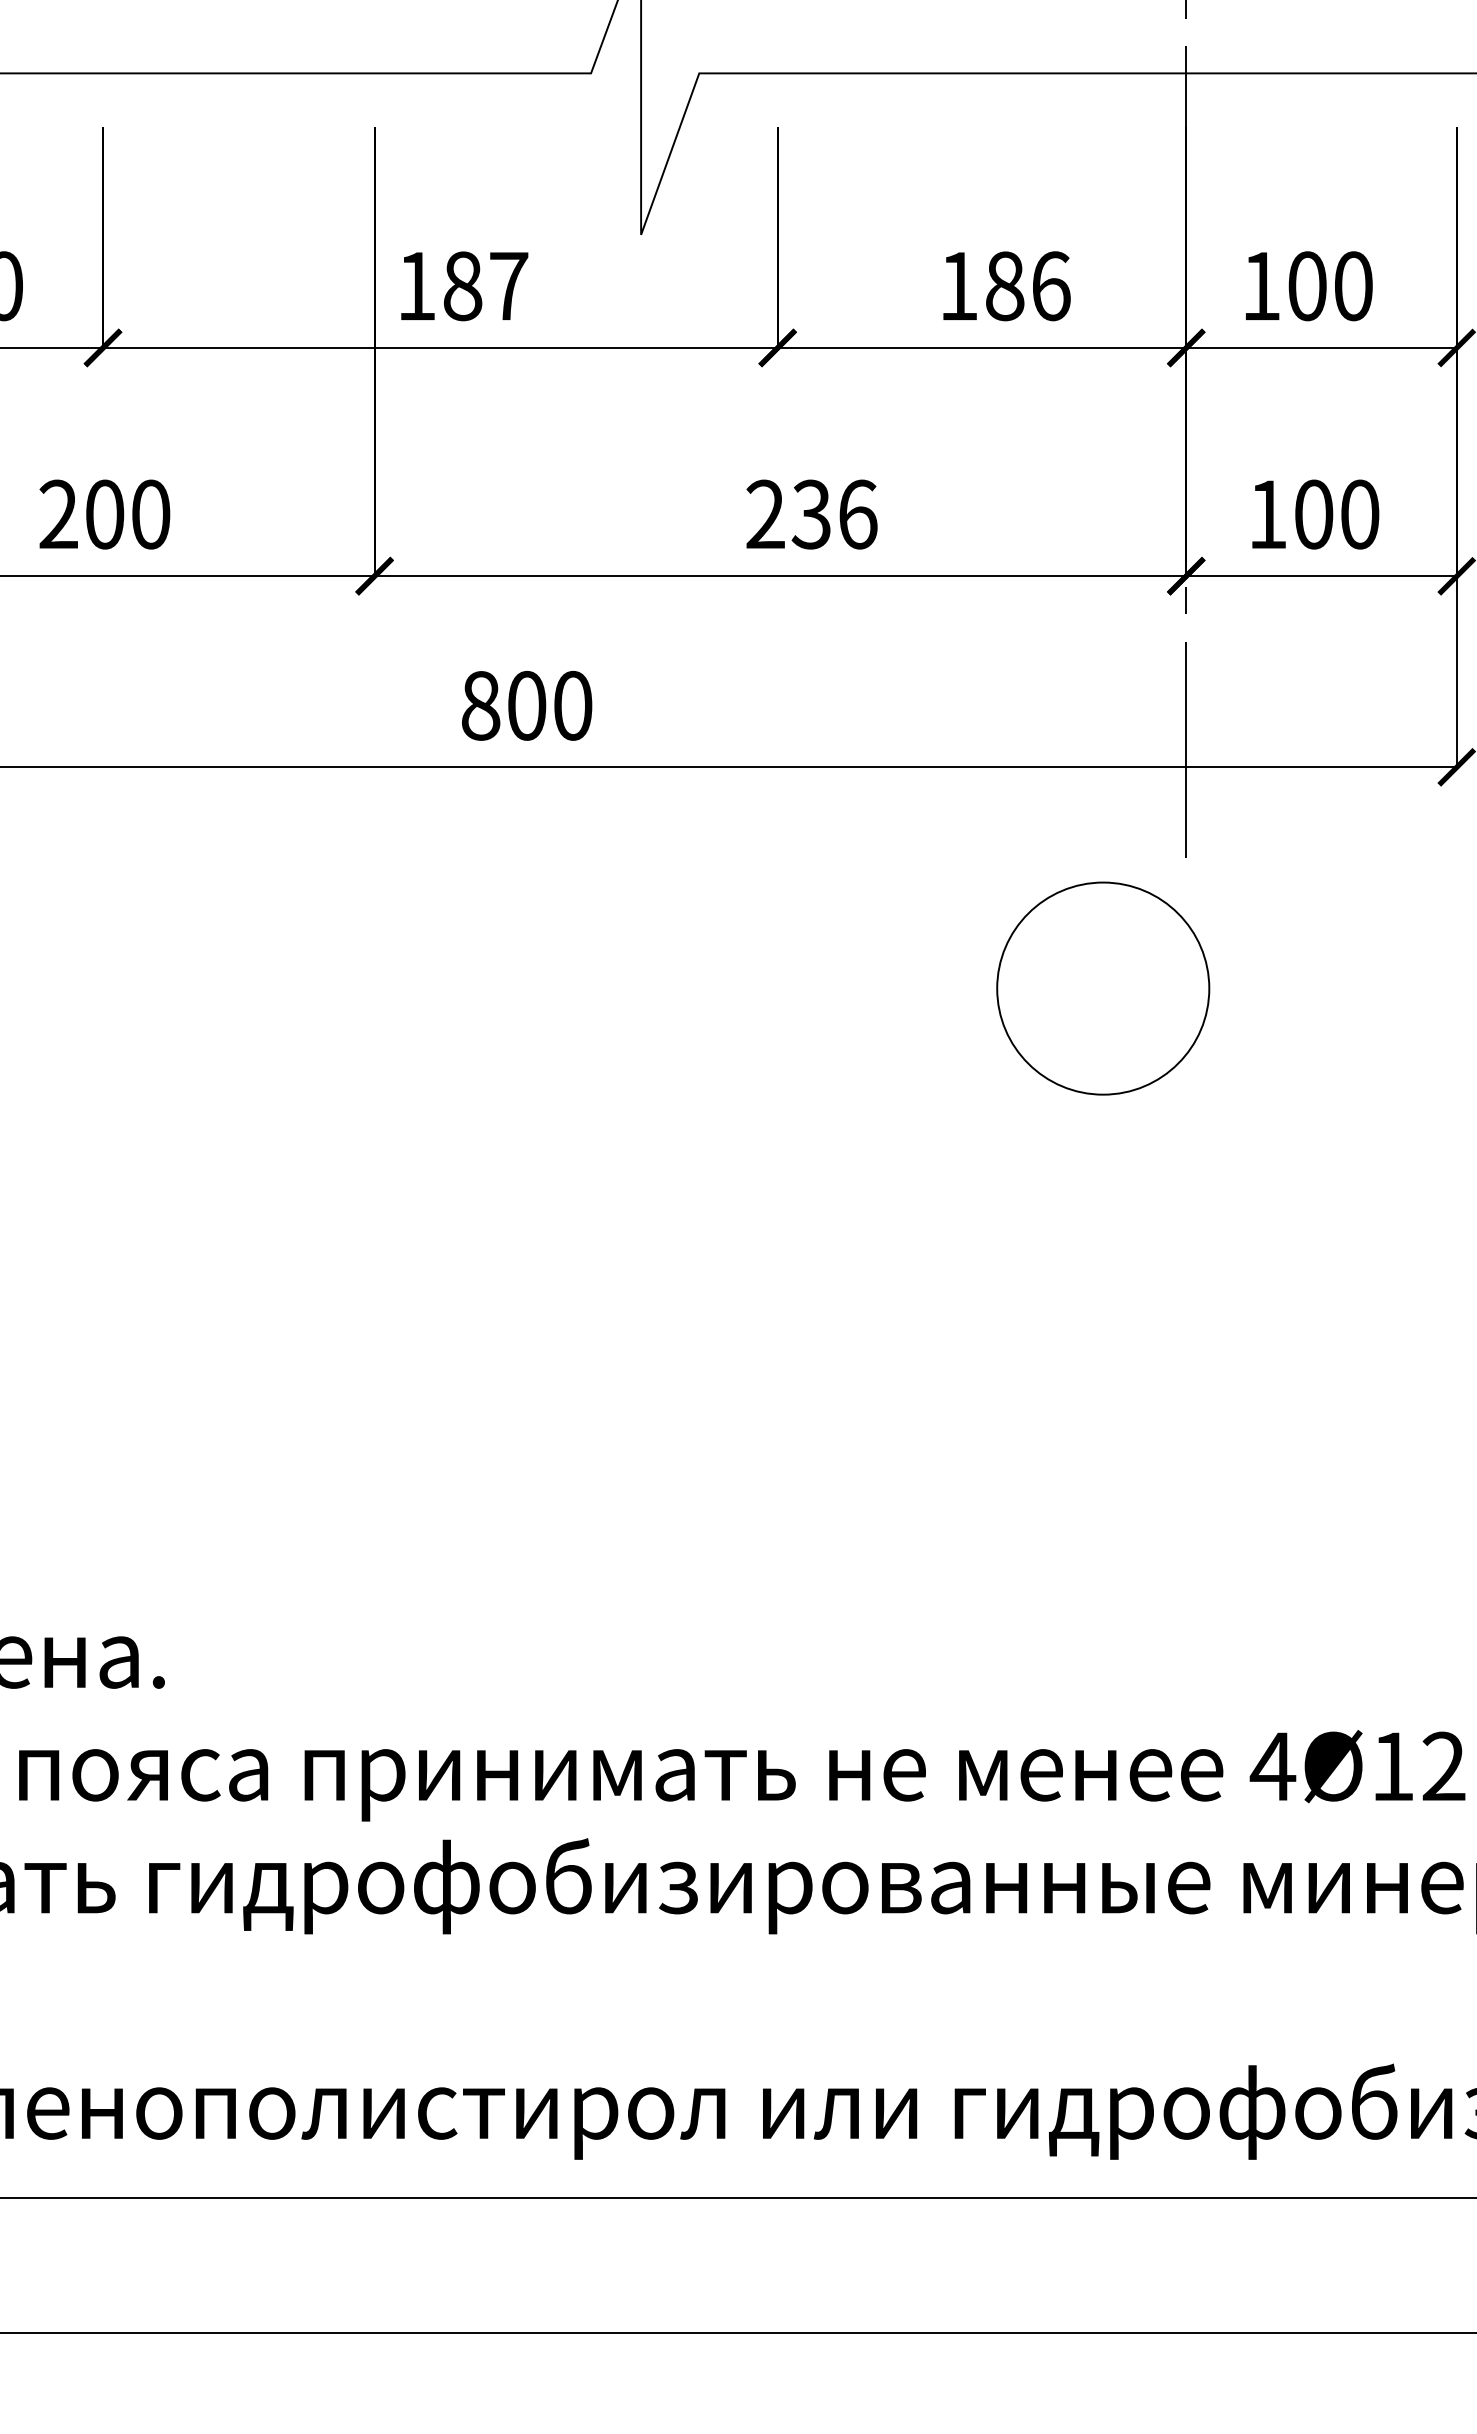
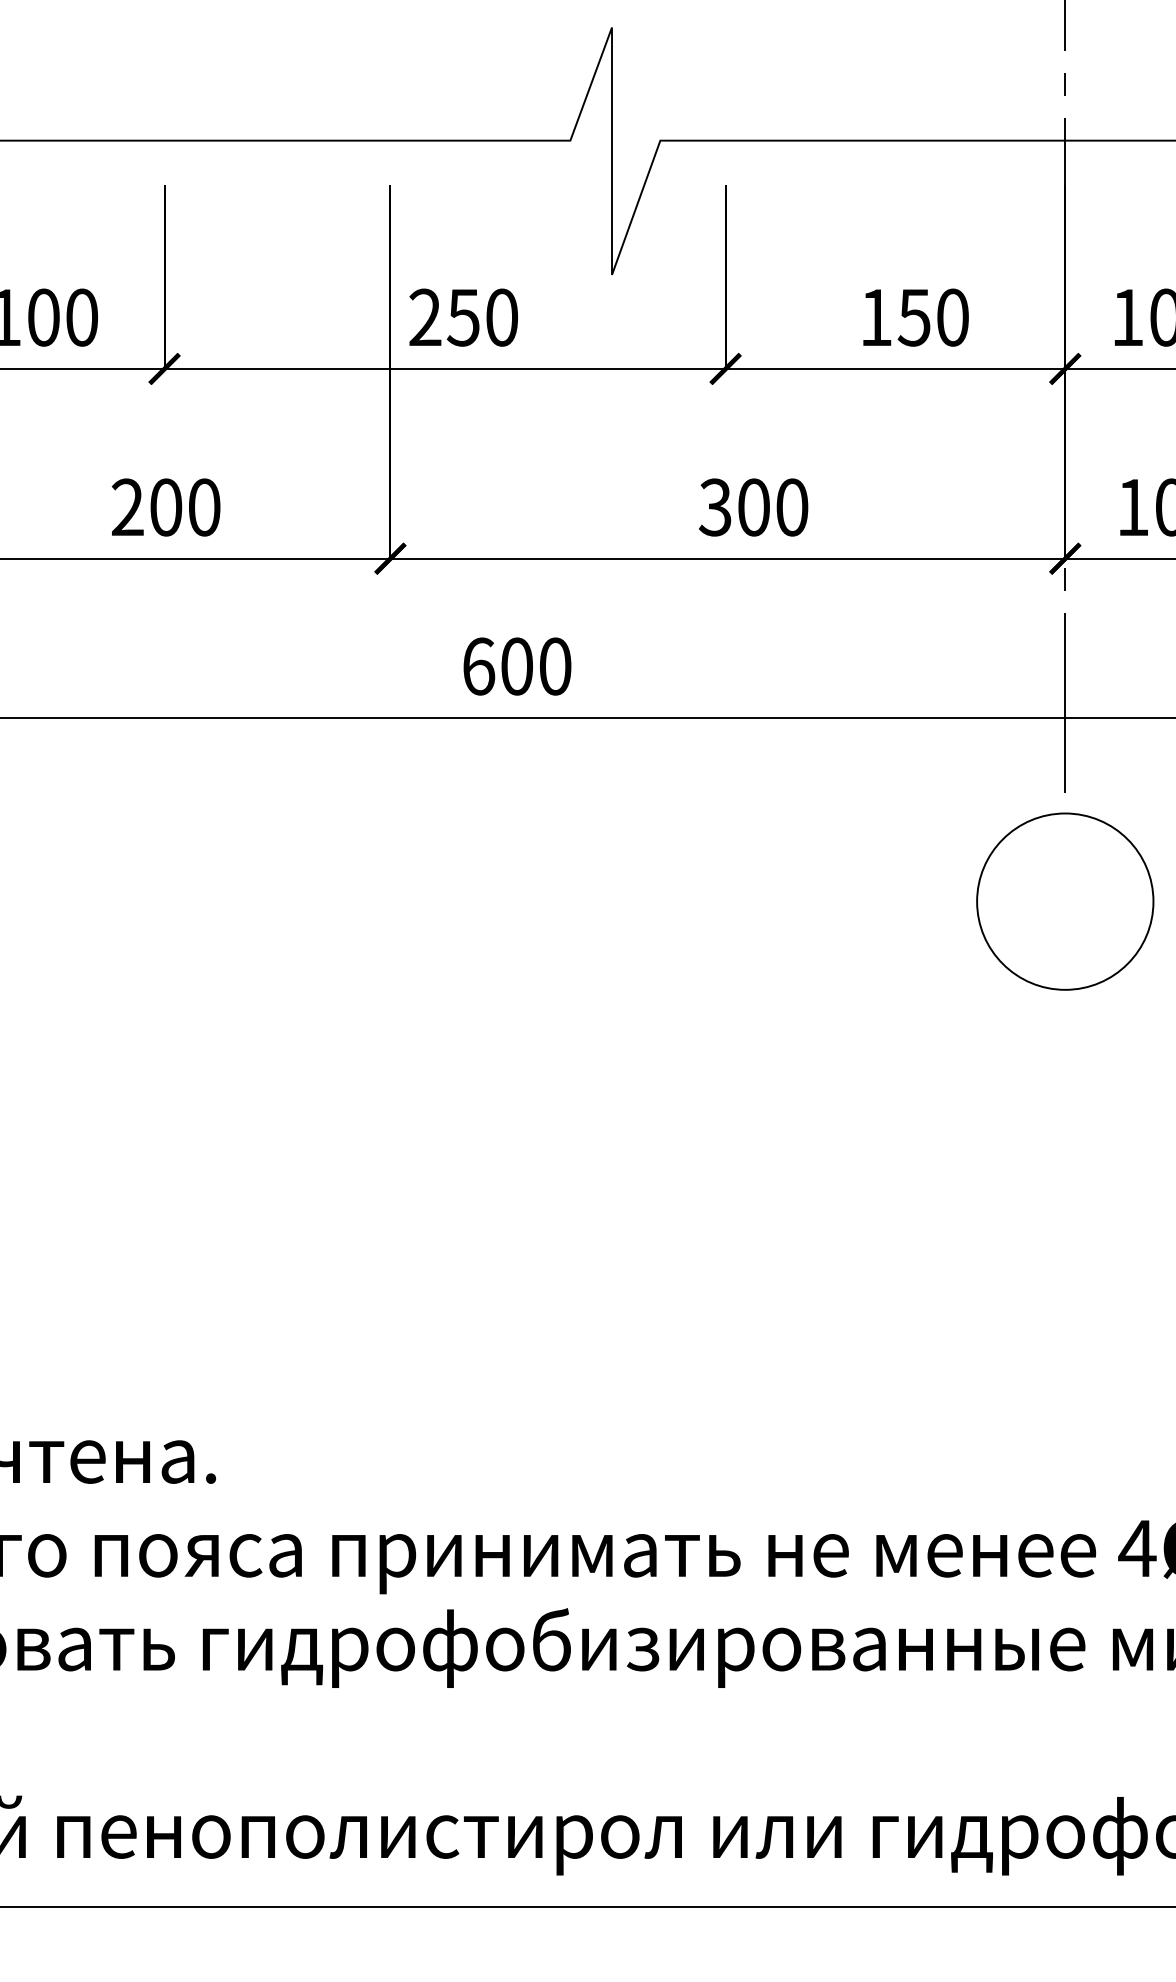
text: (462, 286) -> (463, 317), 187 -> 250
text: (1027, 286) -> (933, 317), 186 -> 150
text: (811, 514) -> (753, 507), 236 -> 300
text: (481, 705) -> (479, 666), 800 -> 600
circle: (1103, 988) -> (1065, 901), moved

